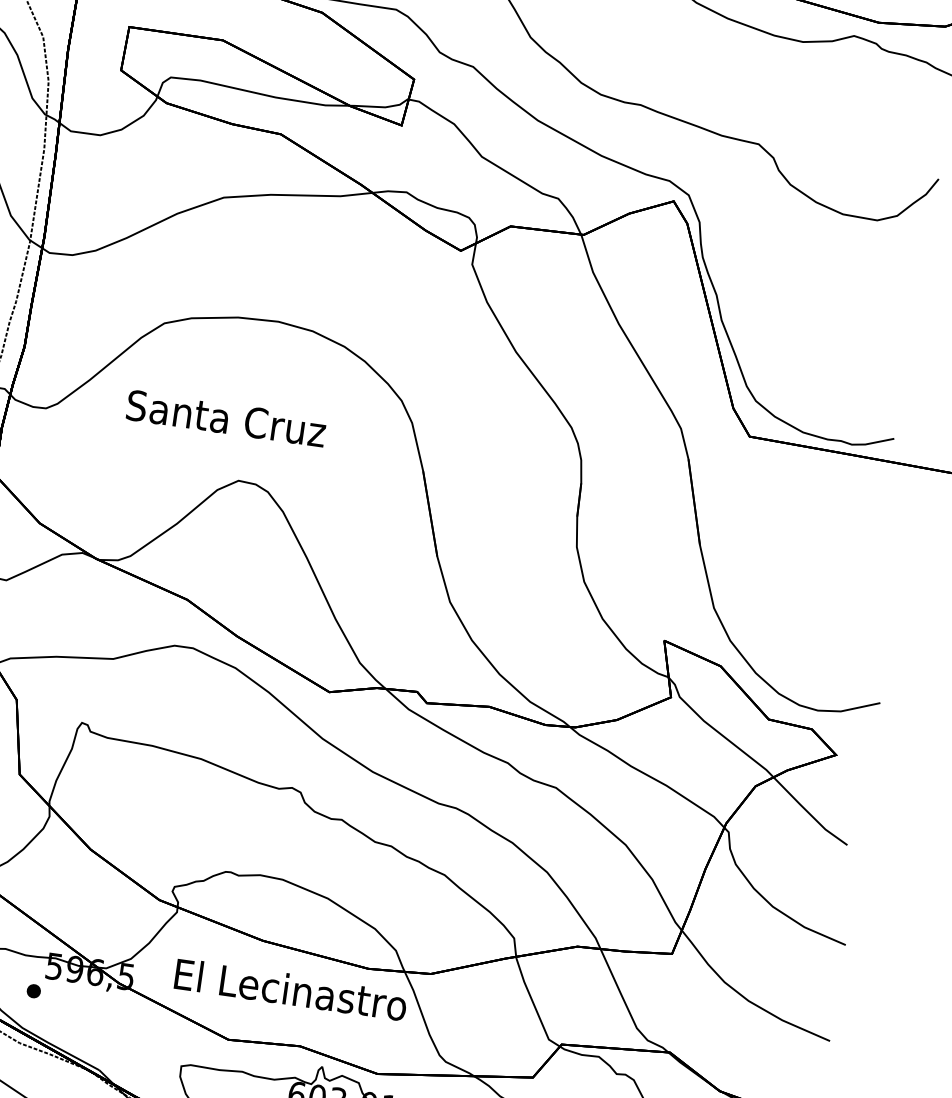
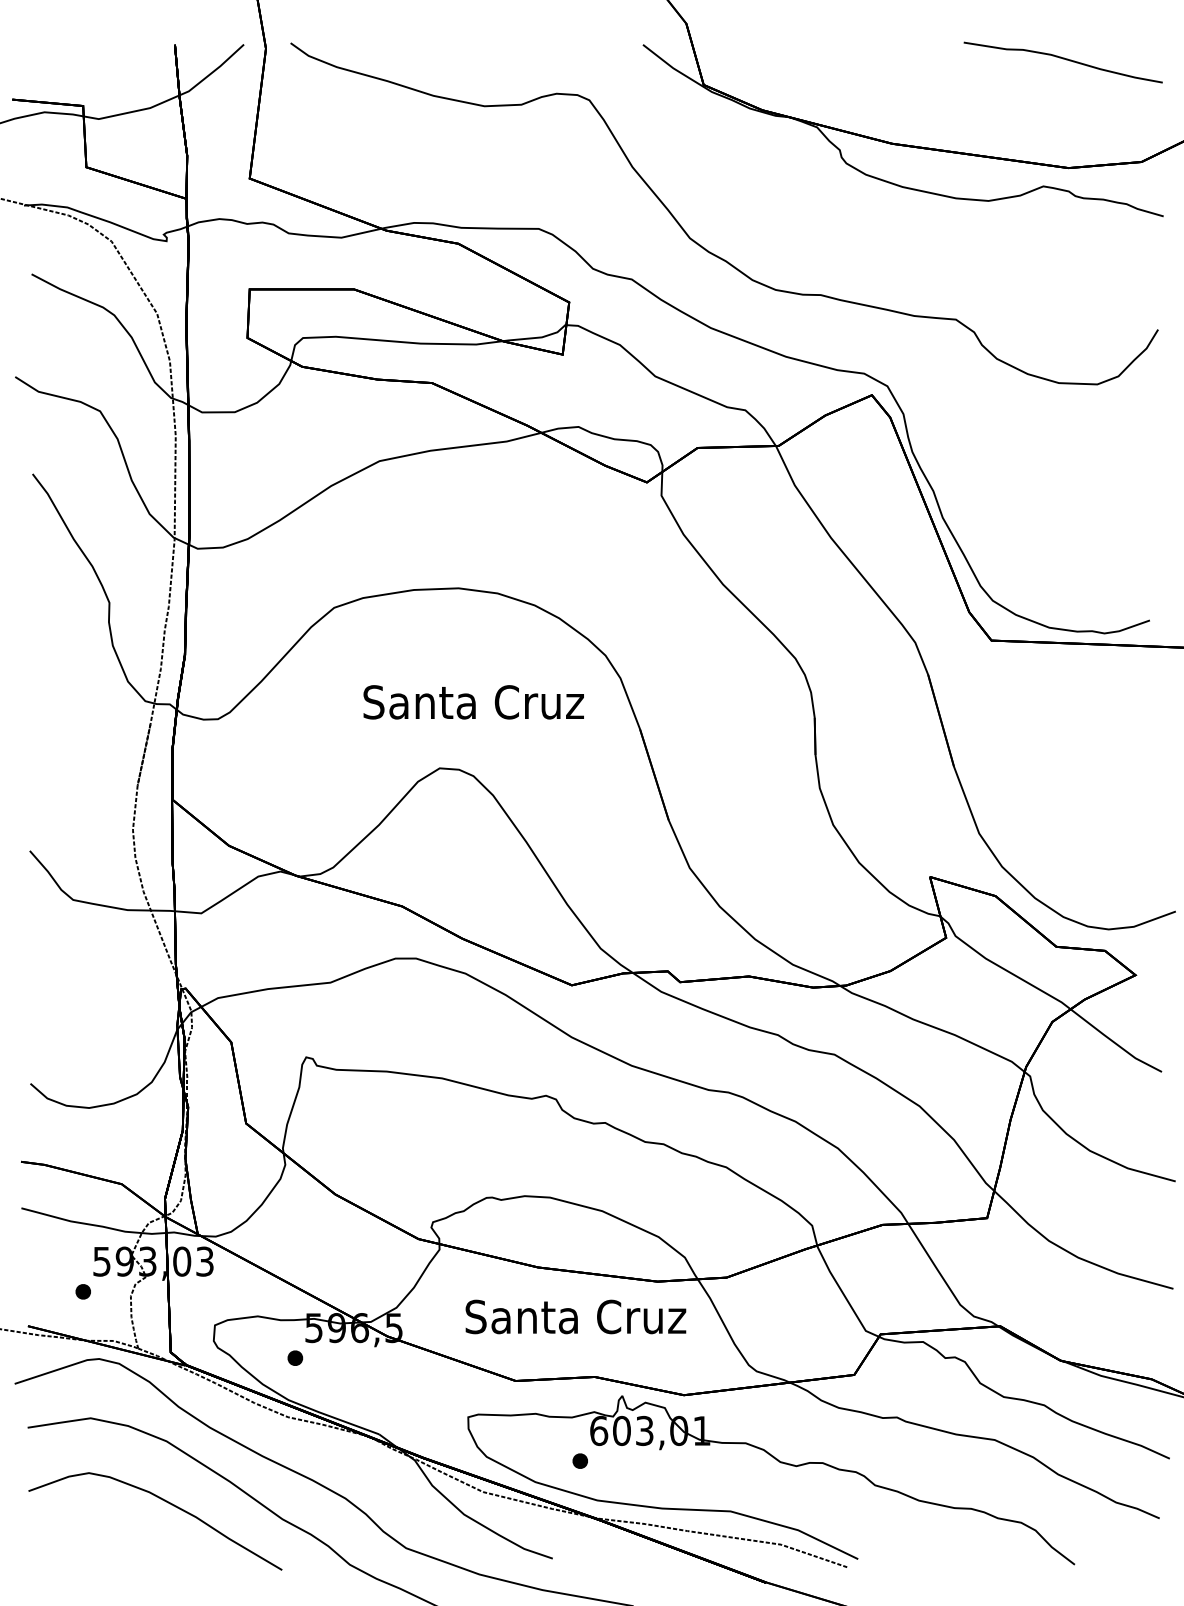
text: (226, 418) -> (473, 702), moved
text: (290, 989) -> (575, 1316), El Lecinastro -> Santa Cruz

